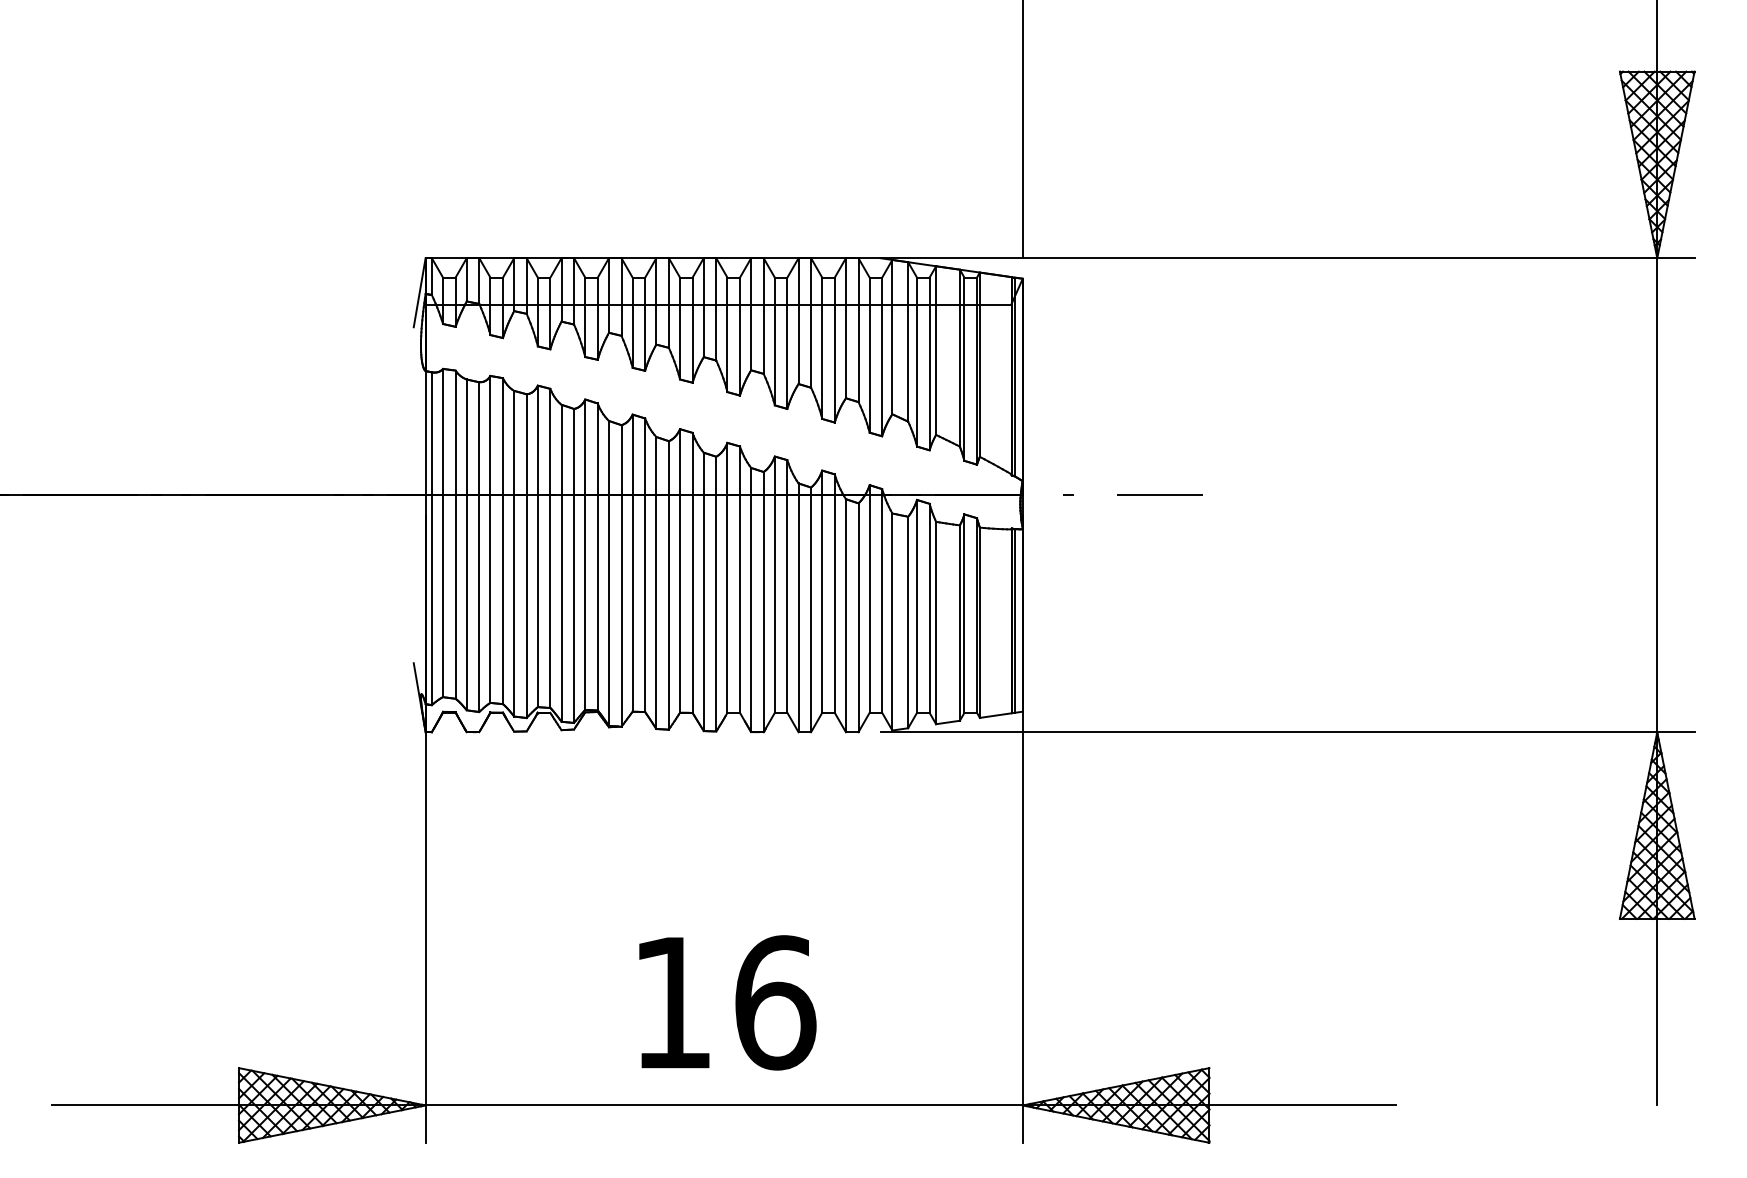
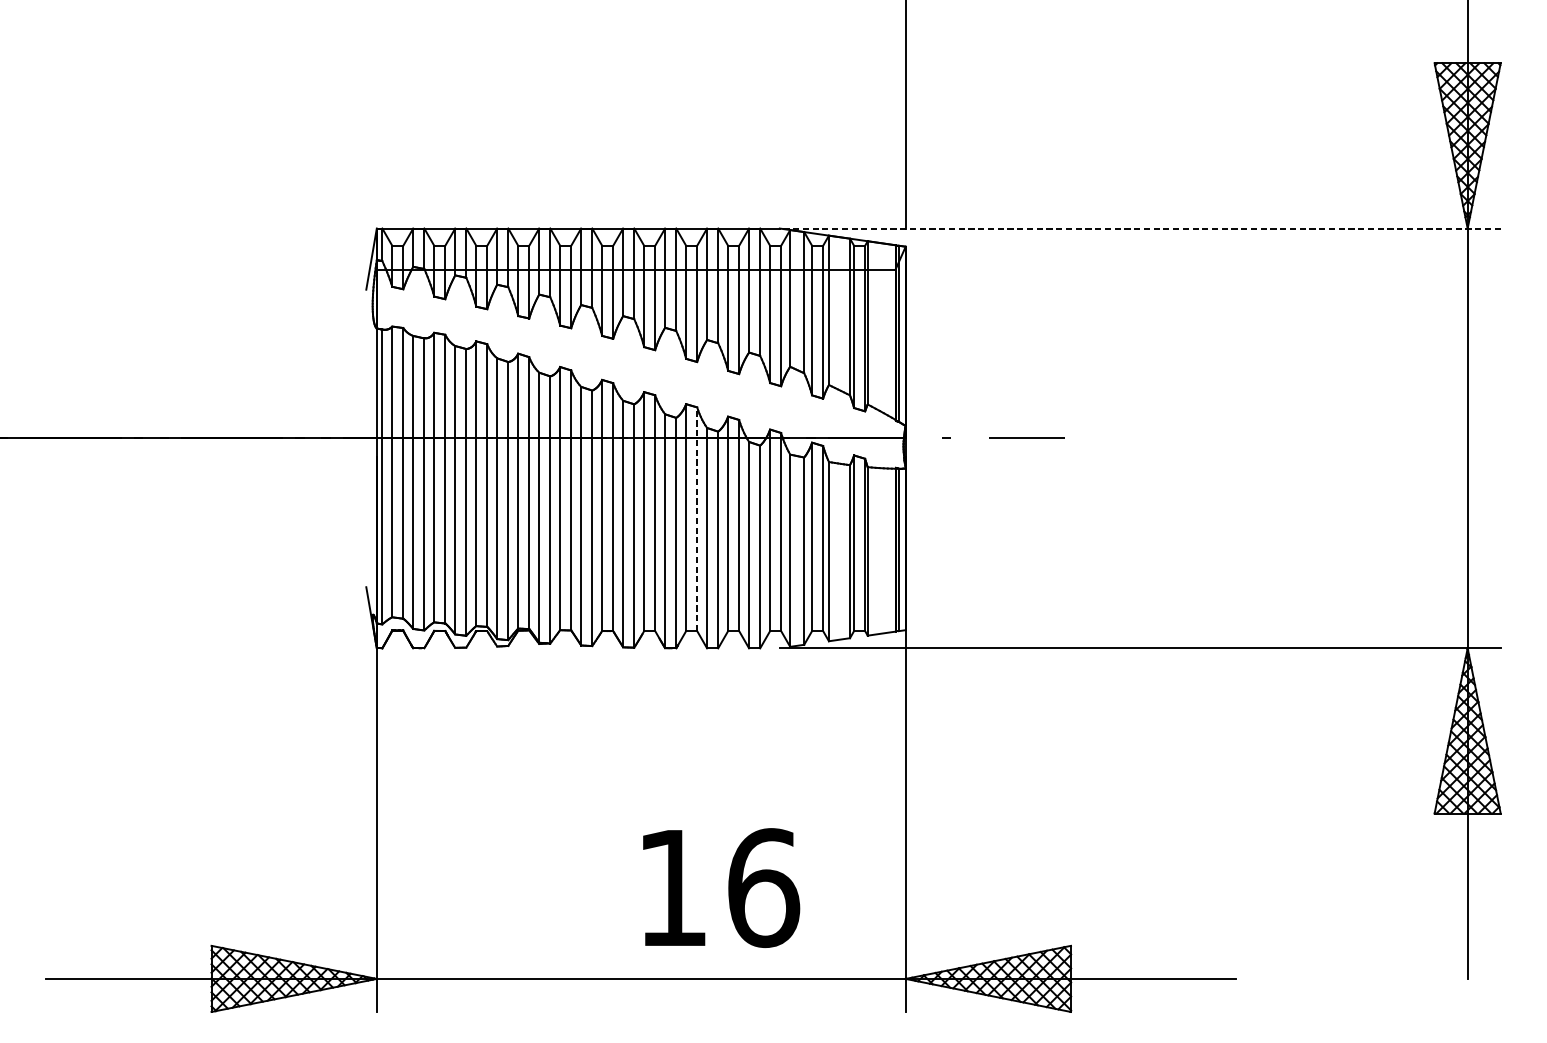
line: (1287, 258) -> (1140, 228), solid -> dashed
line: (787, 586) -> (697, 519), solid -> dashed
text: (727, 1002) -> (721, 887), moved

